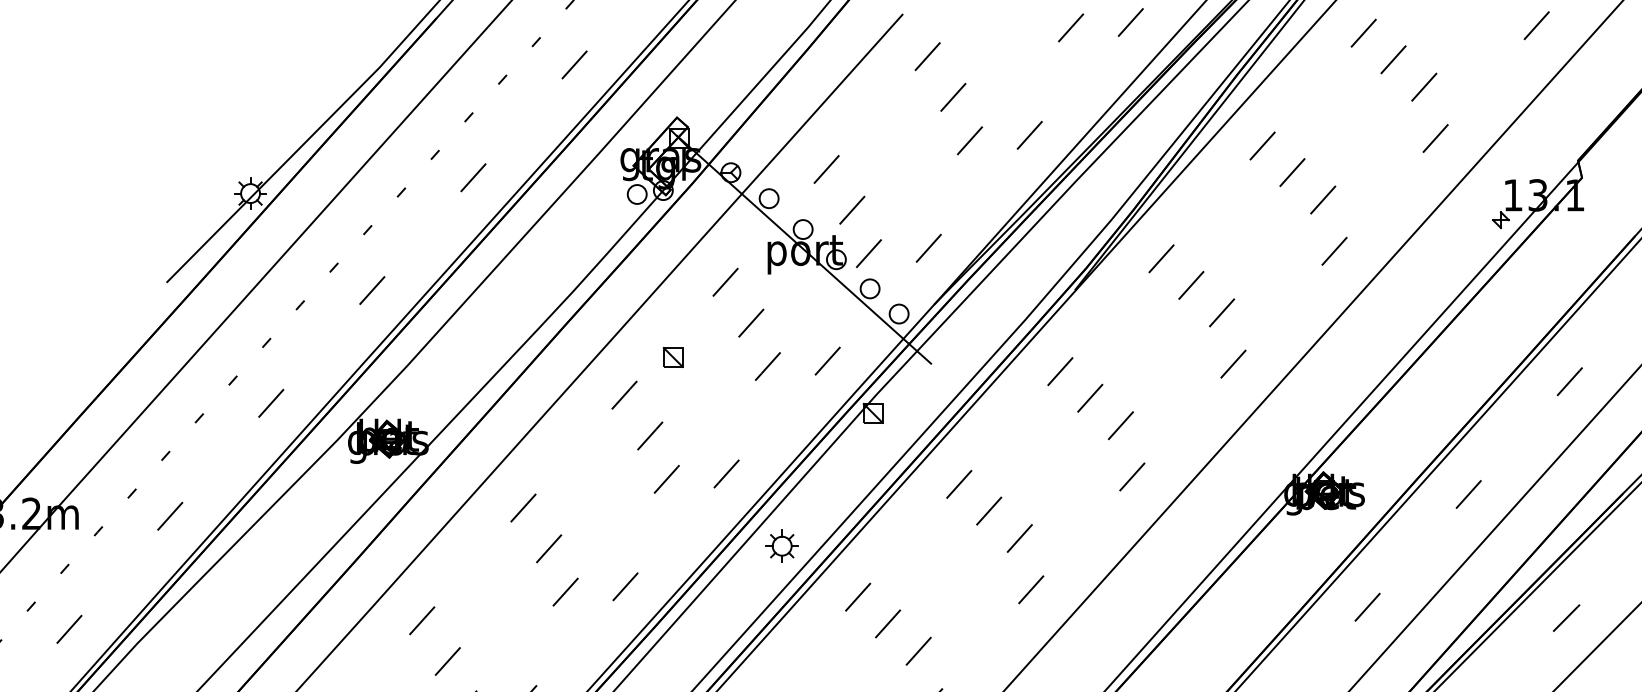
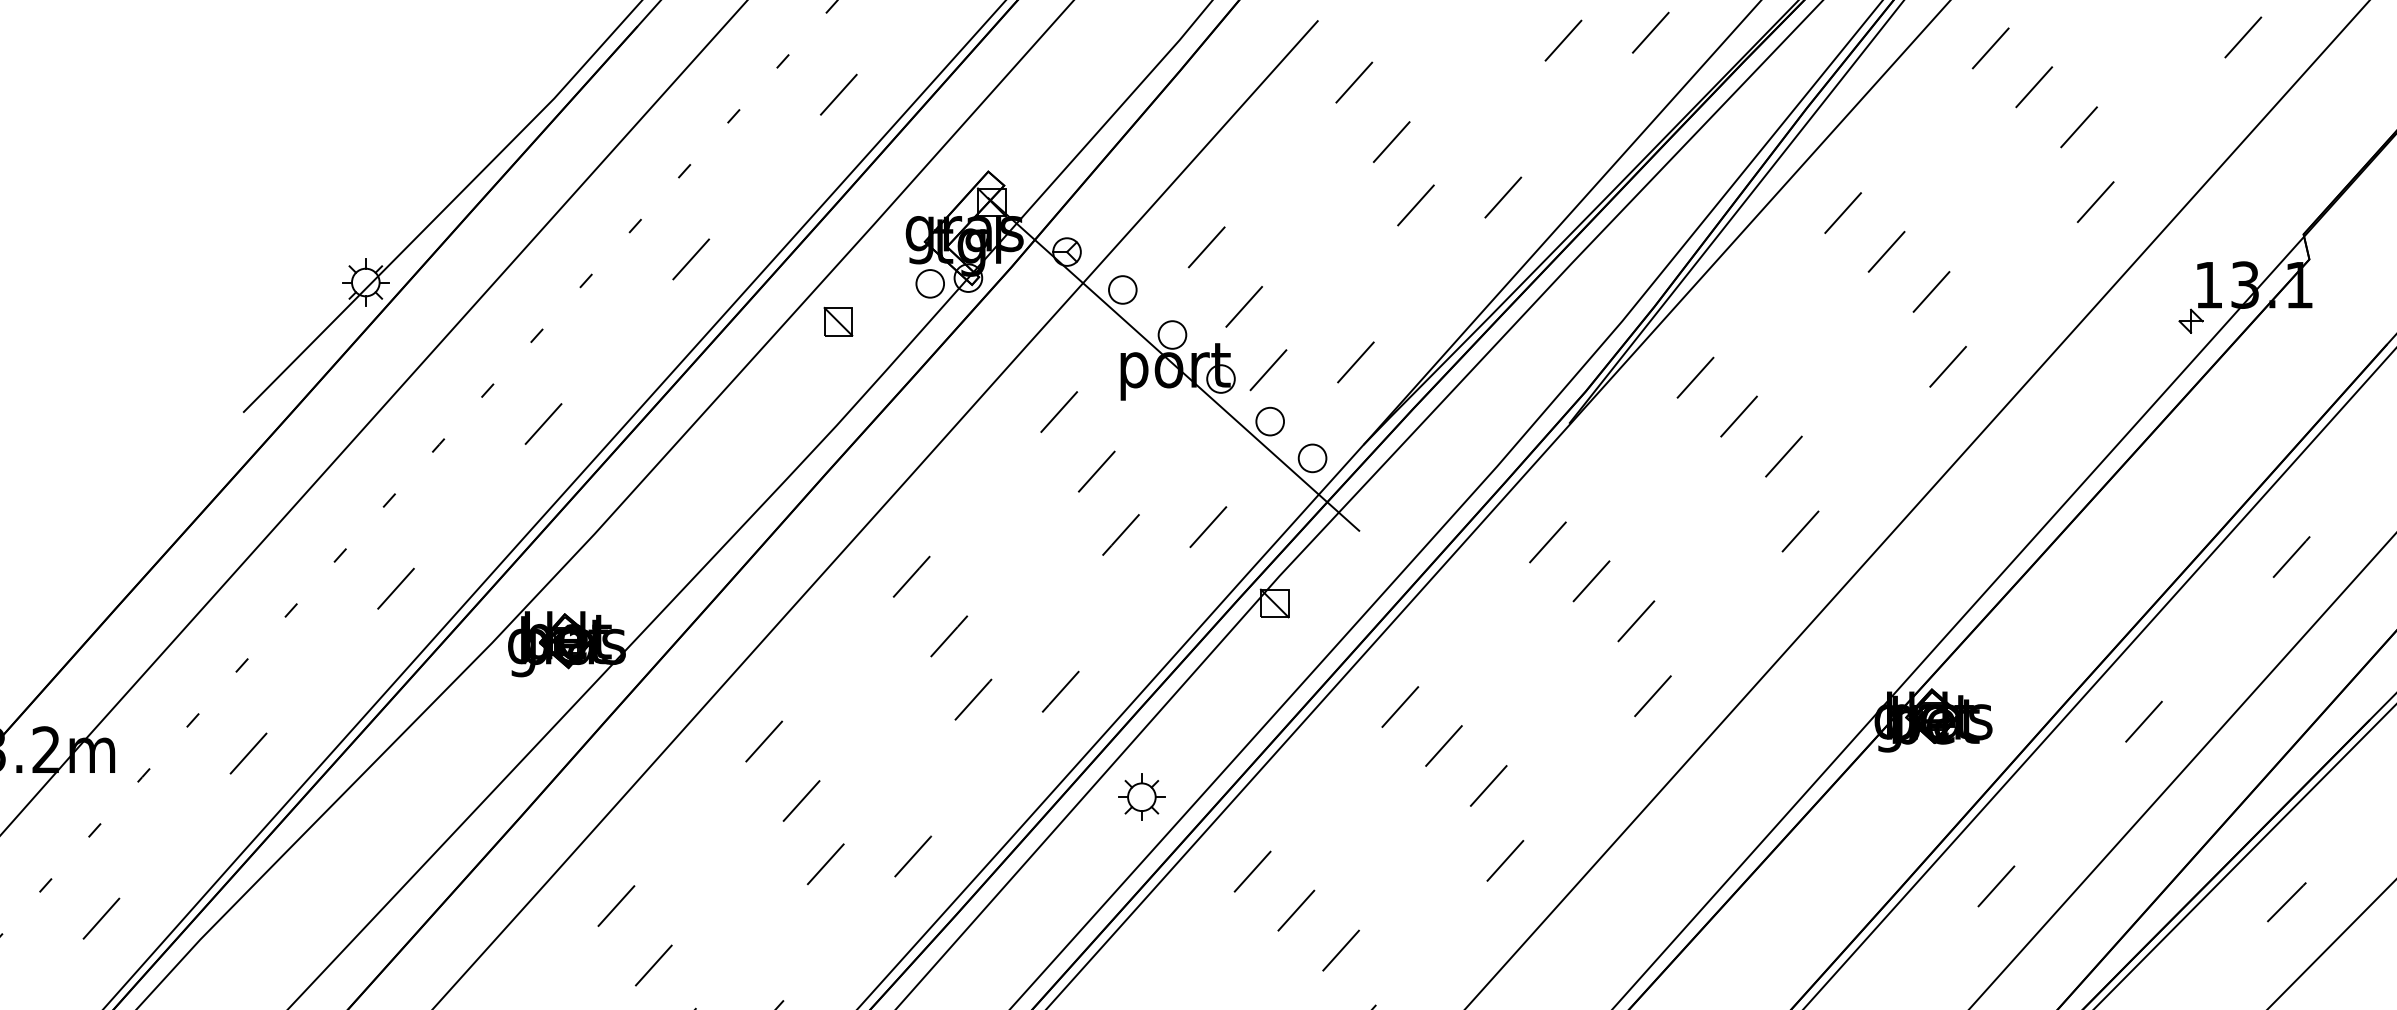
part: (672, 357) -> (837, 321), moved

